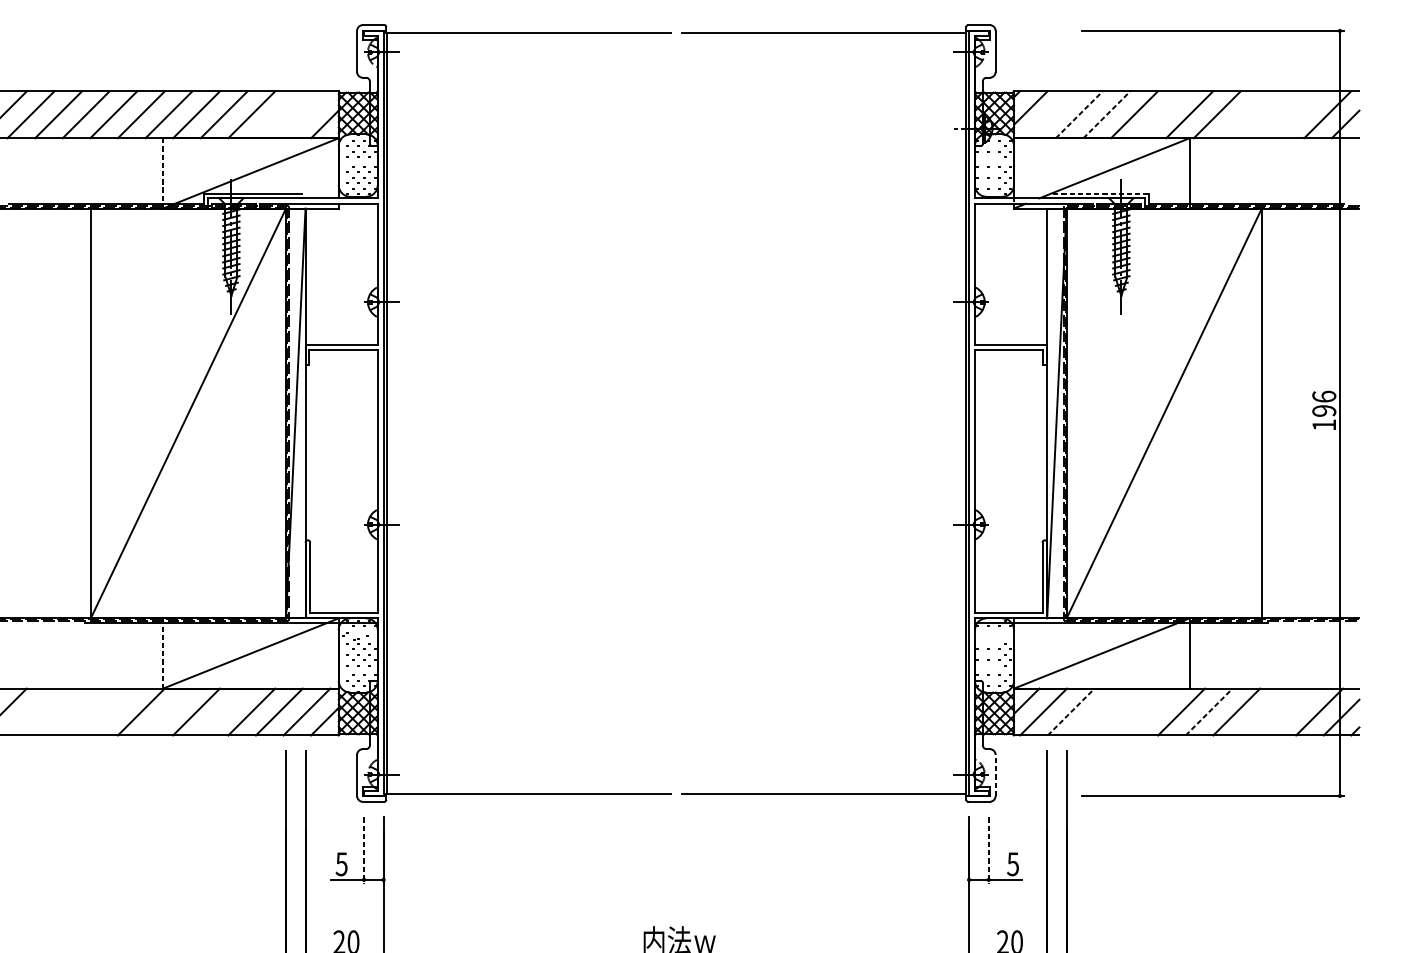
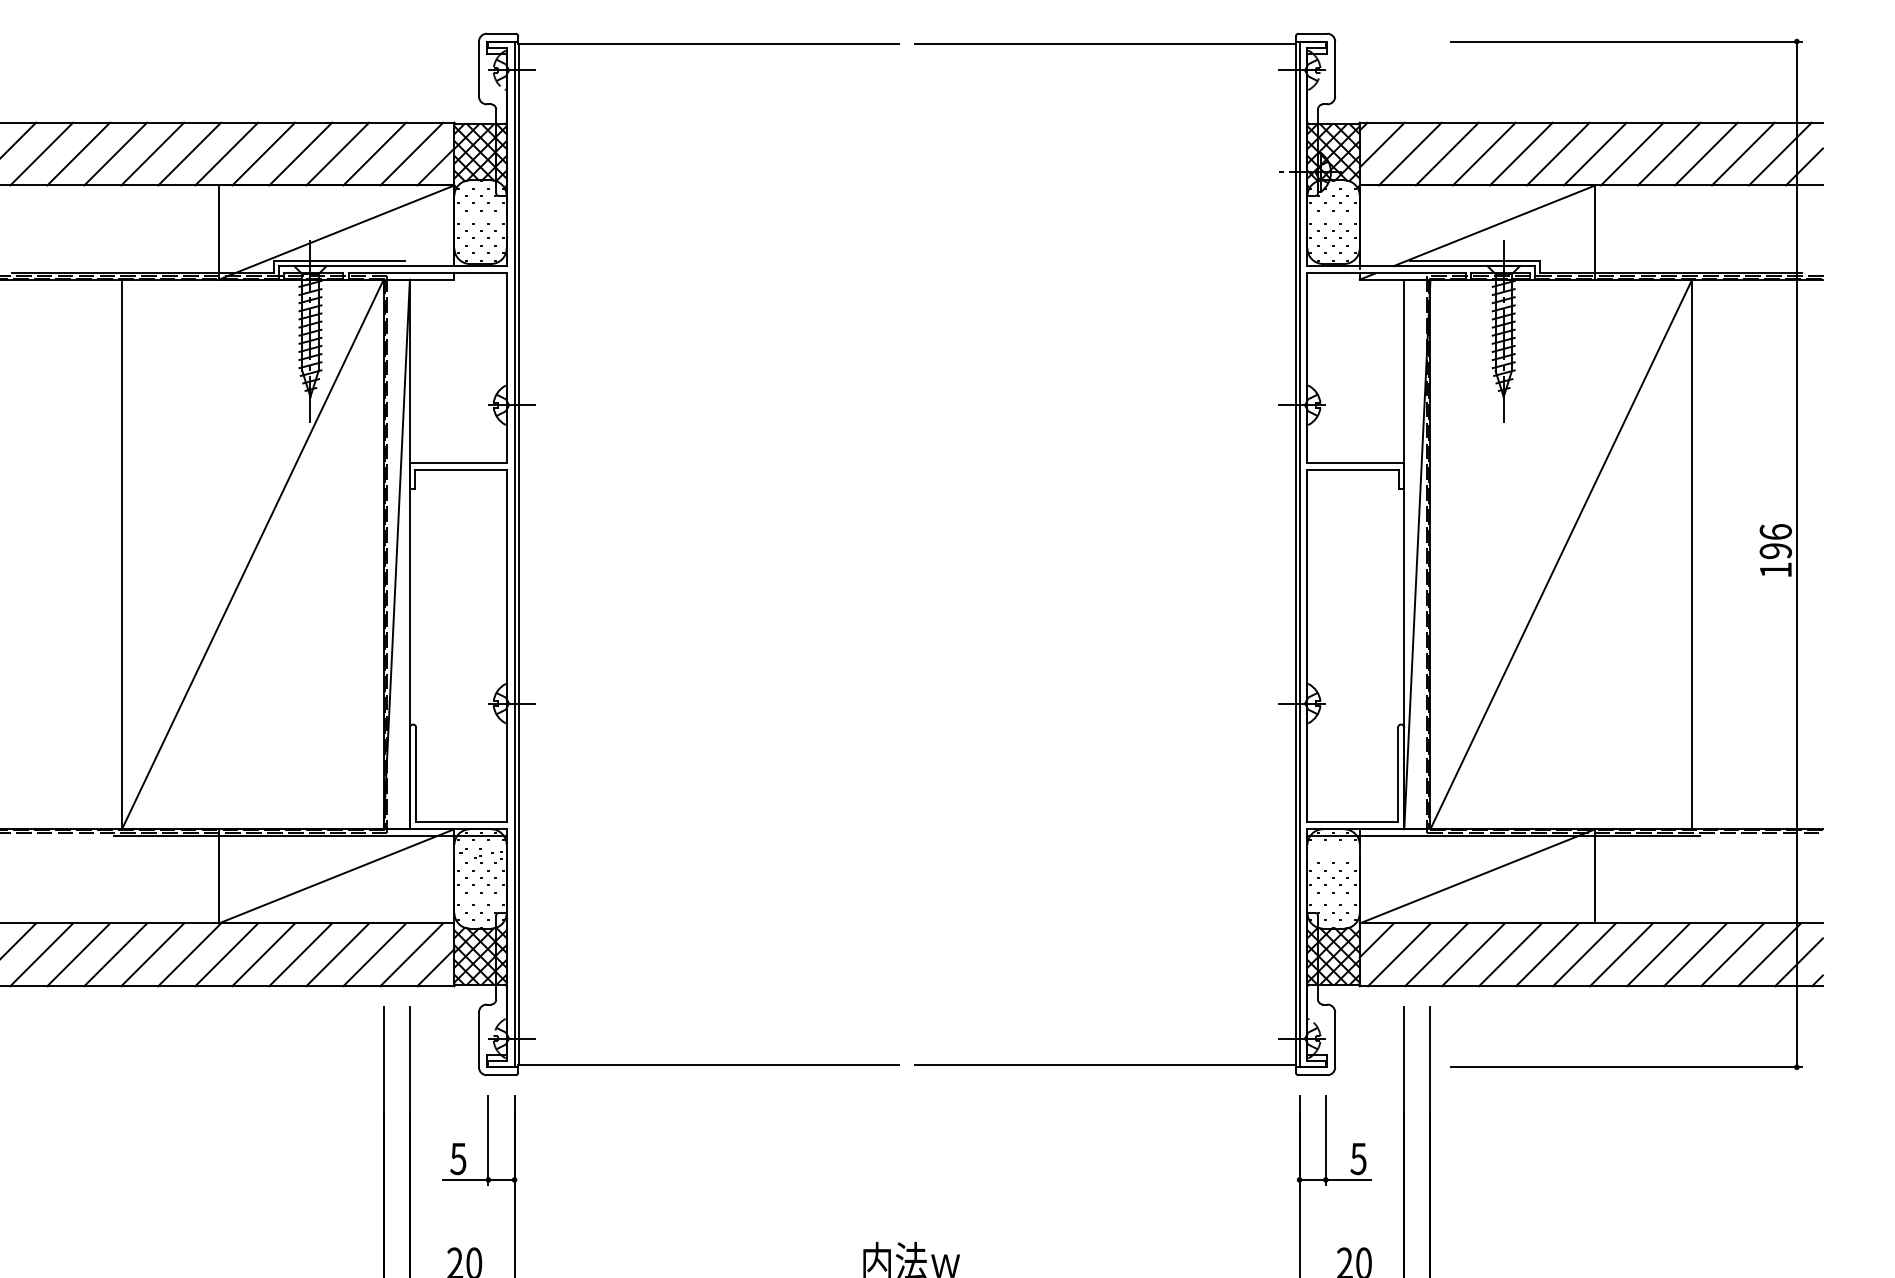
line: (279, 114) -> (374, 153), added
line: (306, 114) -> (411, 153), added
line: (1051, 114) -> (1409, 153), added
line: (1079, 114) -> (1447, 153), dashed -> solid
line: (1106, 114) -> (1484, 153), dashed -> solid
line: (1161, 114) -> (1557, 153), added
line: (1244, 114) -> (1668, 153), added
line: (1271, 114) -> (1705, 153), added
line: (1299, 114) -> (1742, 153), added
line: (162, 174) -> (218, 233), dashed -> solid
line: (1099, 194) -> (1474, 260), dashed -> solid
line: (162, 653) -> (218, 876), dashed -> solid
line: (30, 711) -> (41, 954), added
line: (58, 711) -> (78, 954), added
line: (85, 711) -> (115, 954), added
line: (113, 711) -> (152, 954), added
line: (168, 711) -> (226, 954), added
line: (223, 711) -> (300, 954), added
line: (1071, 711) -> (1436, 954), dashed -> solid
line: (1098, 711) -> (1473, 954), added
line: (1126, 711) -> (1510, 954), added
line: (1153, 711) -> (1547, 954), added
line: (1209, 711) -> (1621, 954), dashed -> solid
line: (1264, 711) -> (1695, 954), added
line: (1291, 711) -> (1732, 954), added
line: (995, 775) -> (1335, 1039), dashed -> solid
line: (364, 851) -> (488, 1141), dashed -> solid
line: (988, 851) -> (1325, 1141), dashed -> solid

